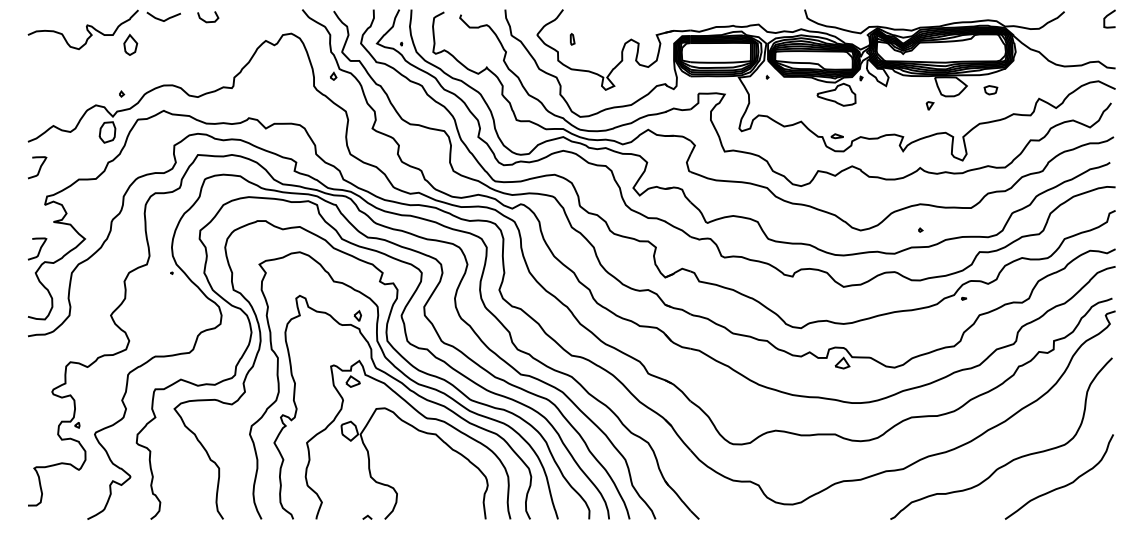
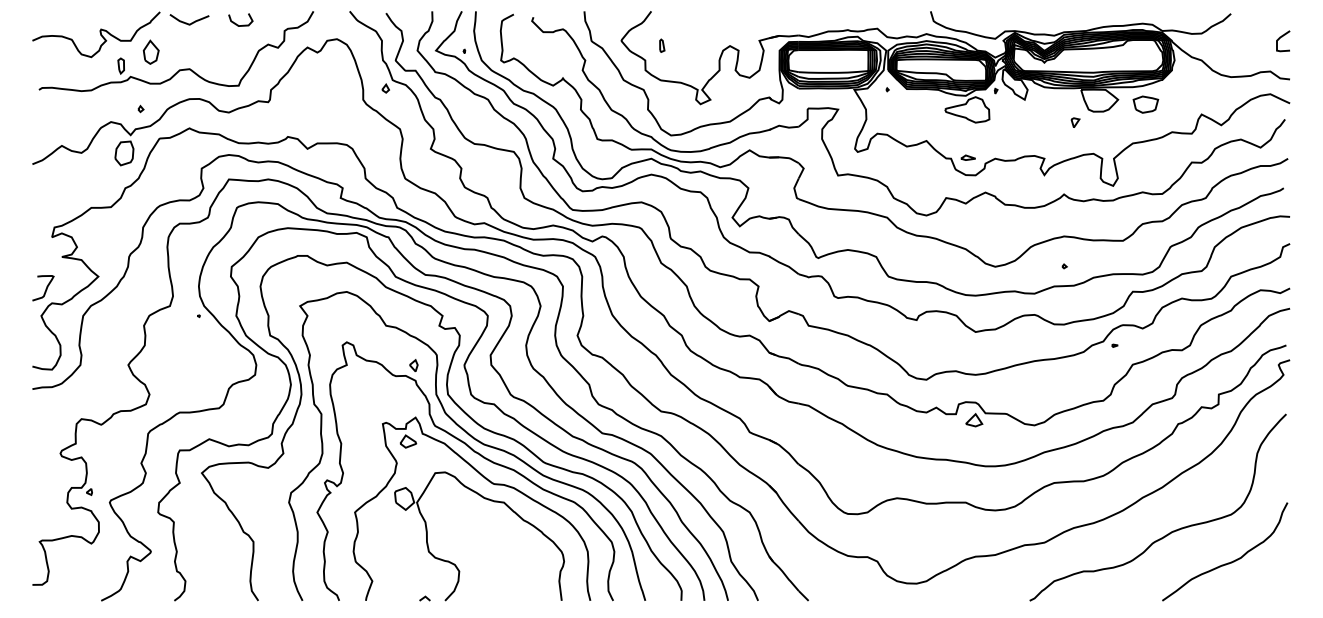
curve: (1109, 15) -> (1282, 37), moved
part: (155, 59) -> (179, 69), added
part: (990, 90) -> (1145, 104), size x1.67
curve: (39, 167) -> (45, 194), removed

